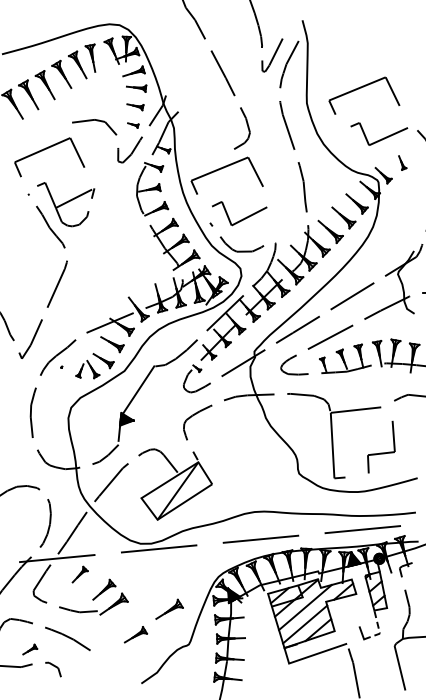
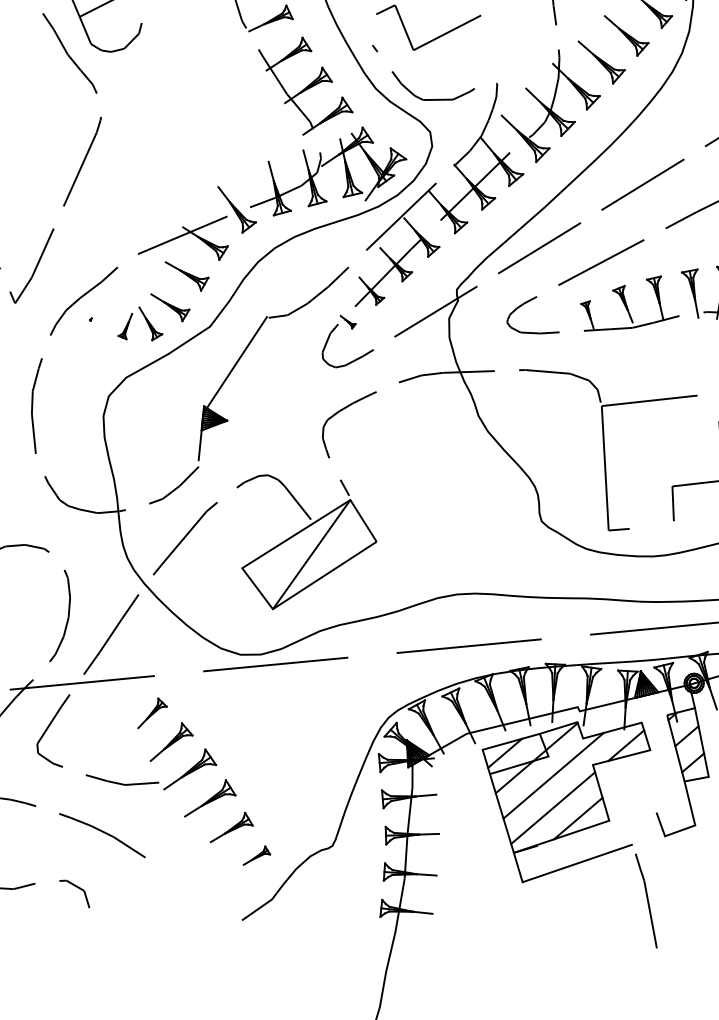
part: (79, 574) -> (151, 713), moved
part: (169, 608) -> (209, 796), moved
line: (379, 630) -> (694, 819), dashed -> solid
part: (30, 649) -> (257, 855), moved

